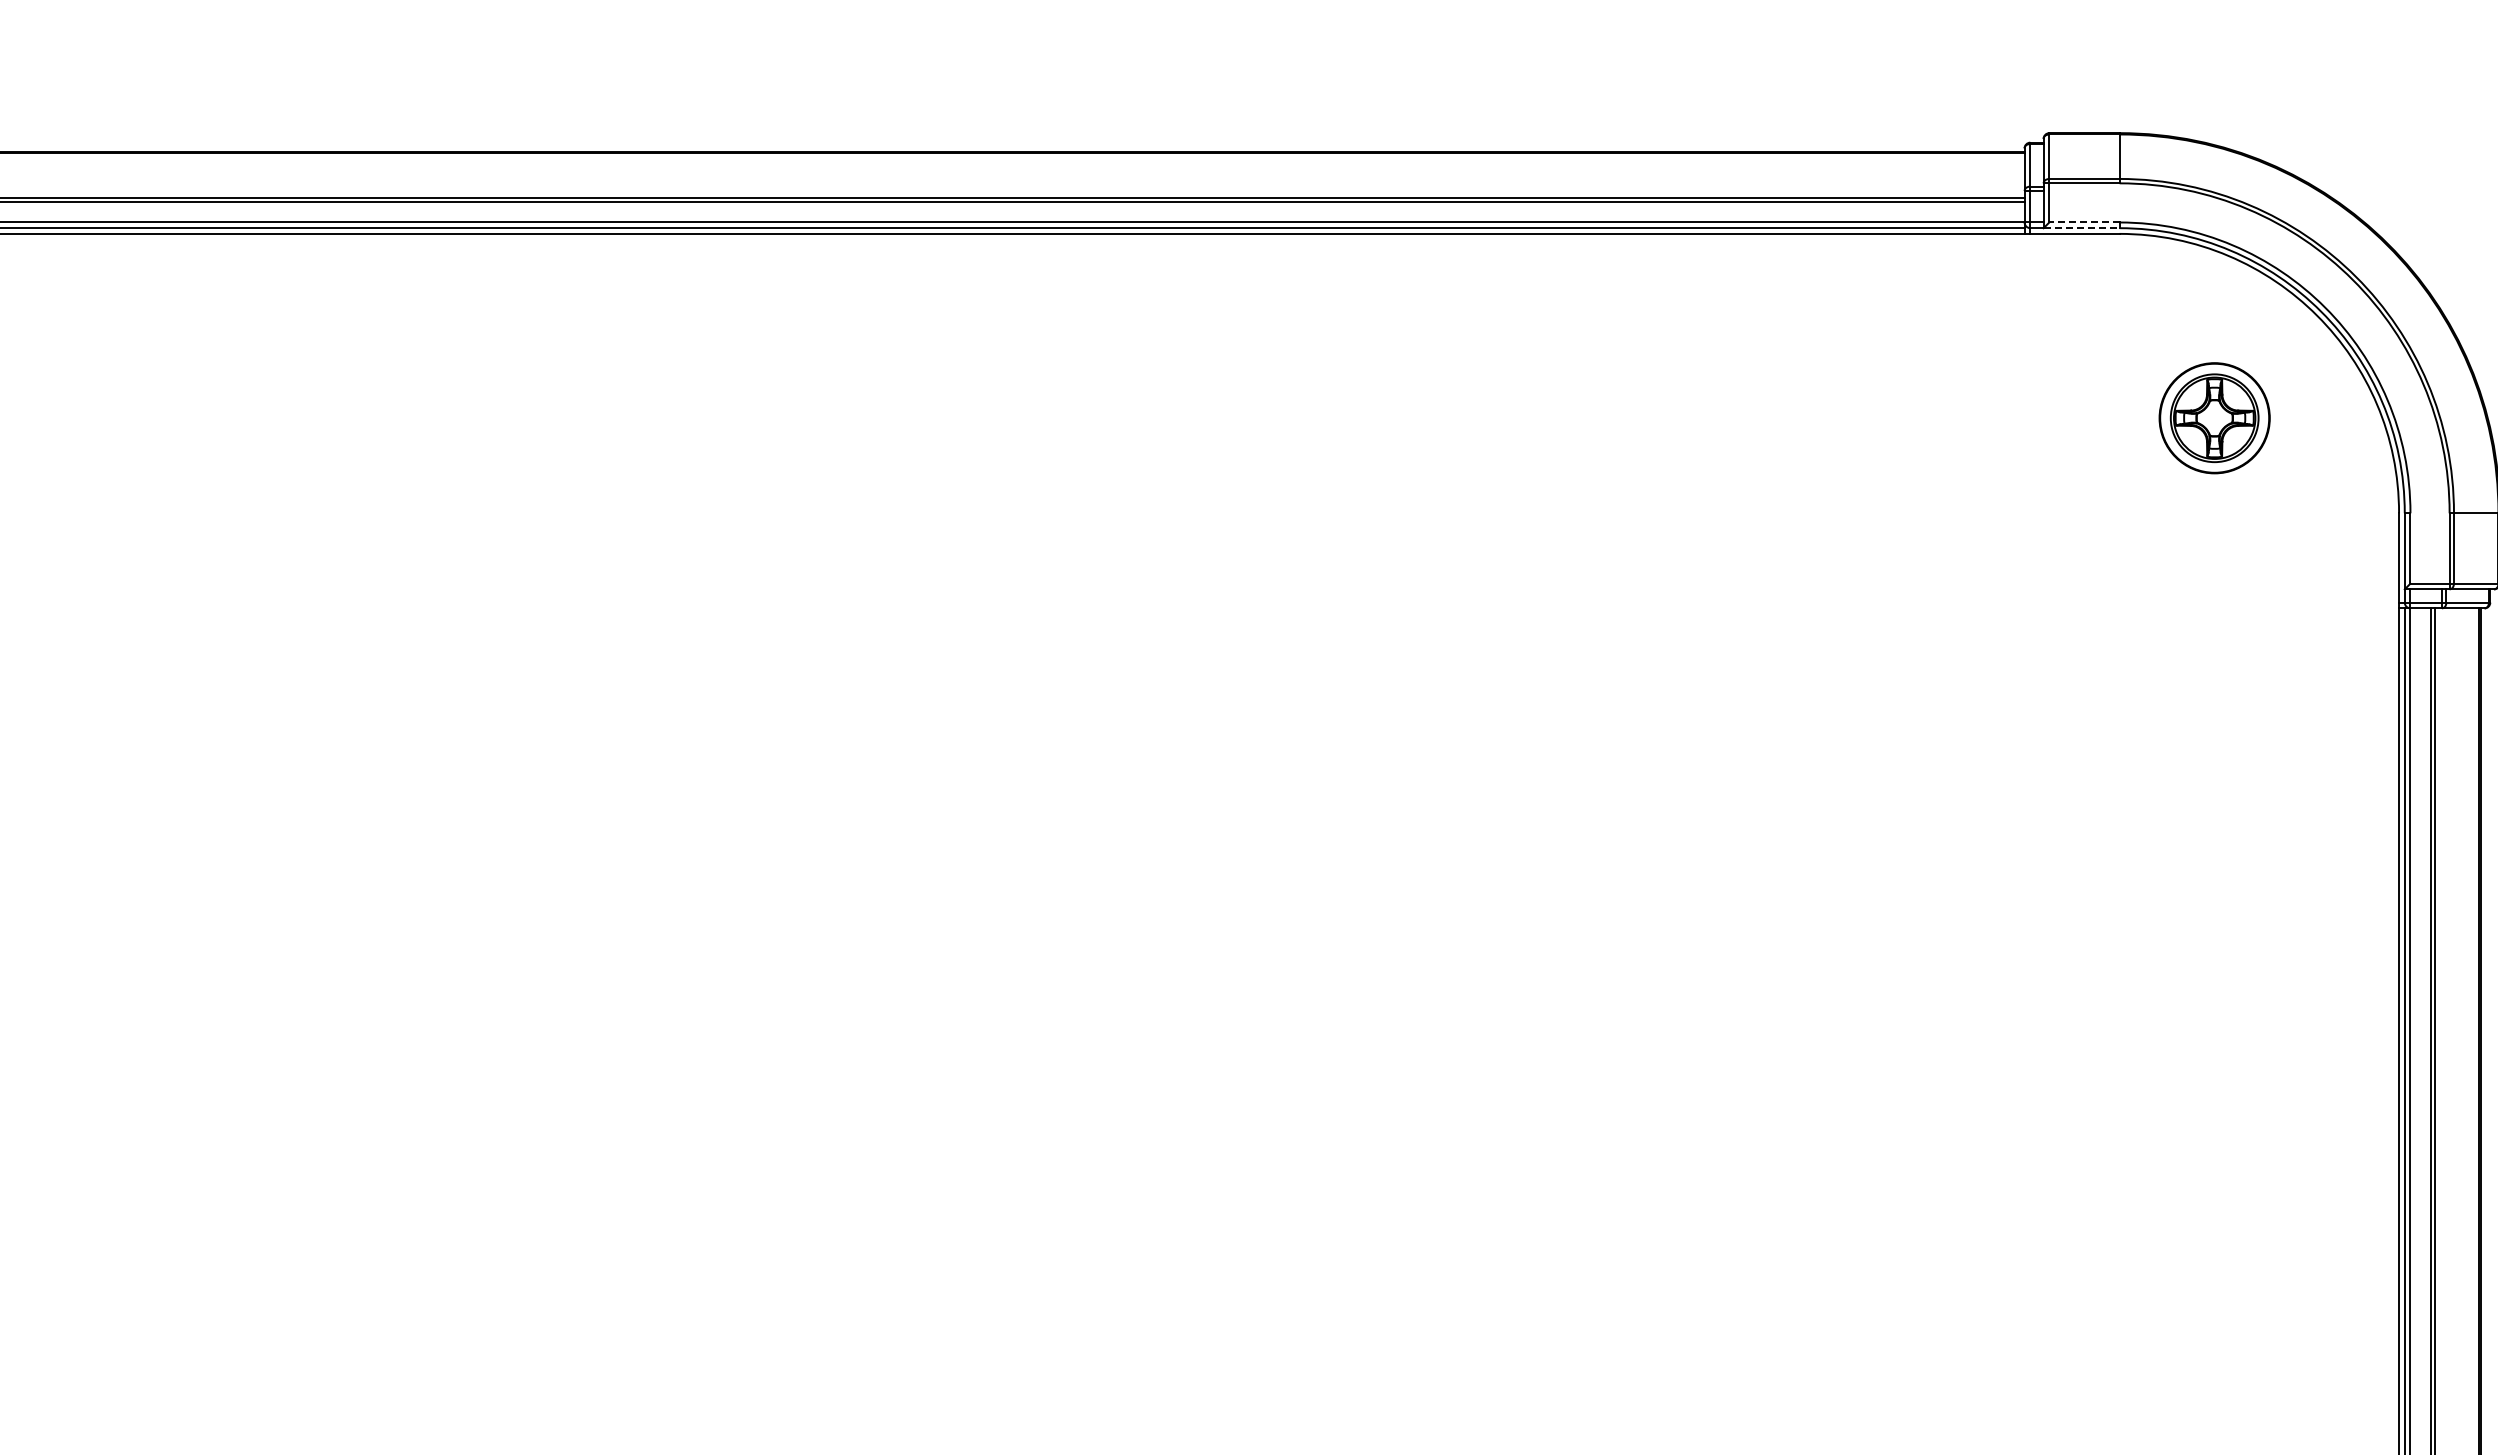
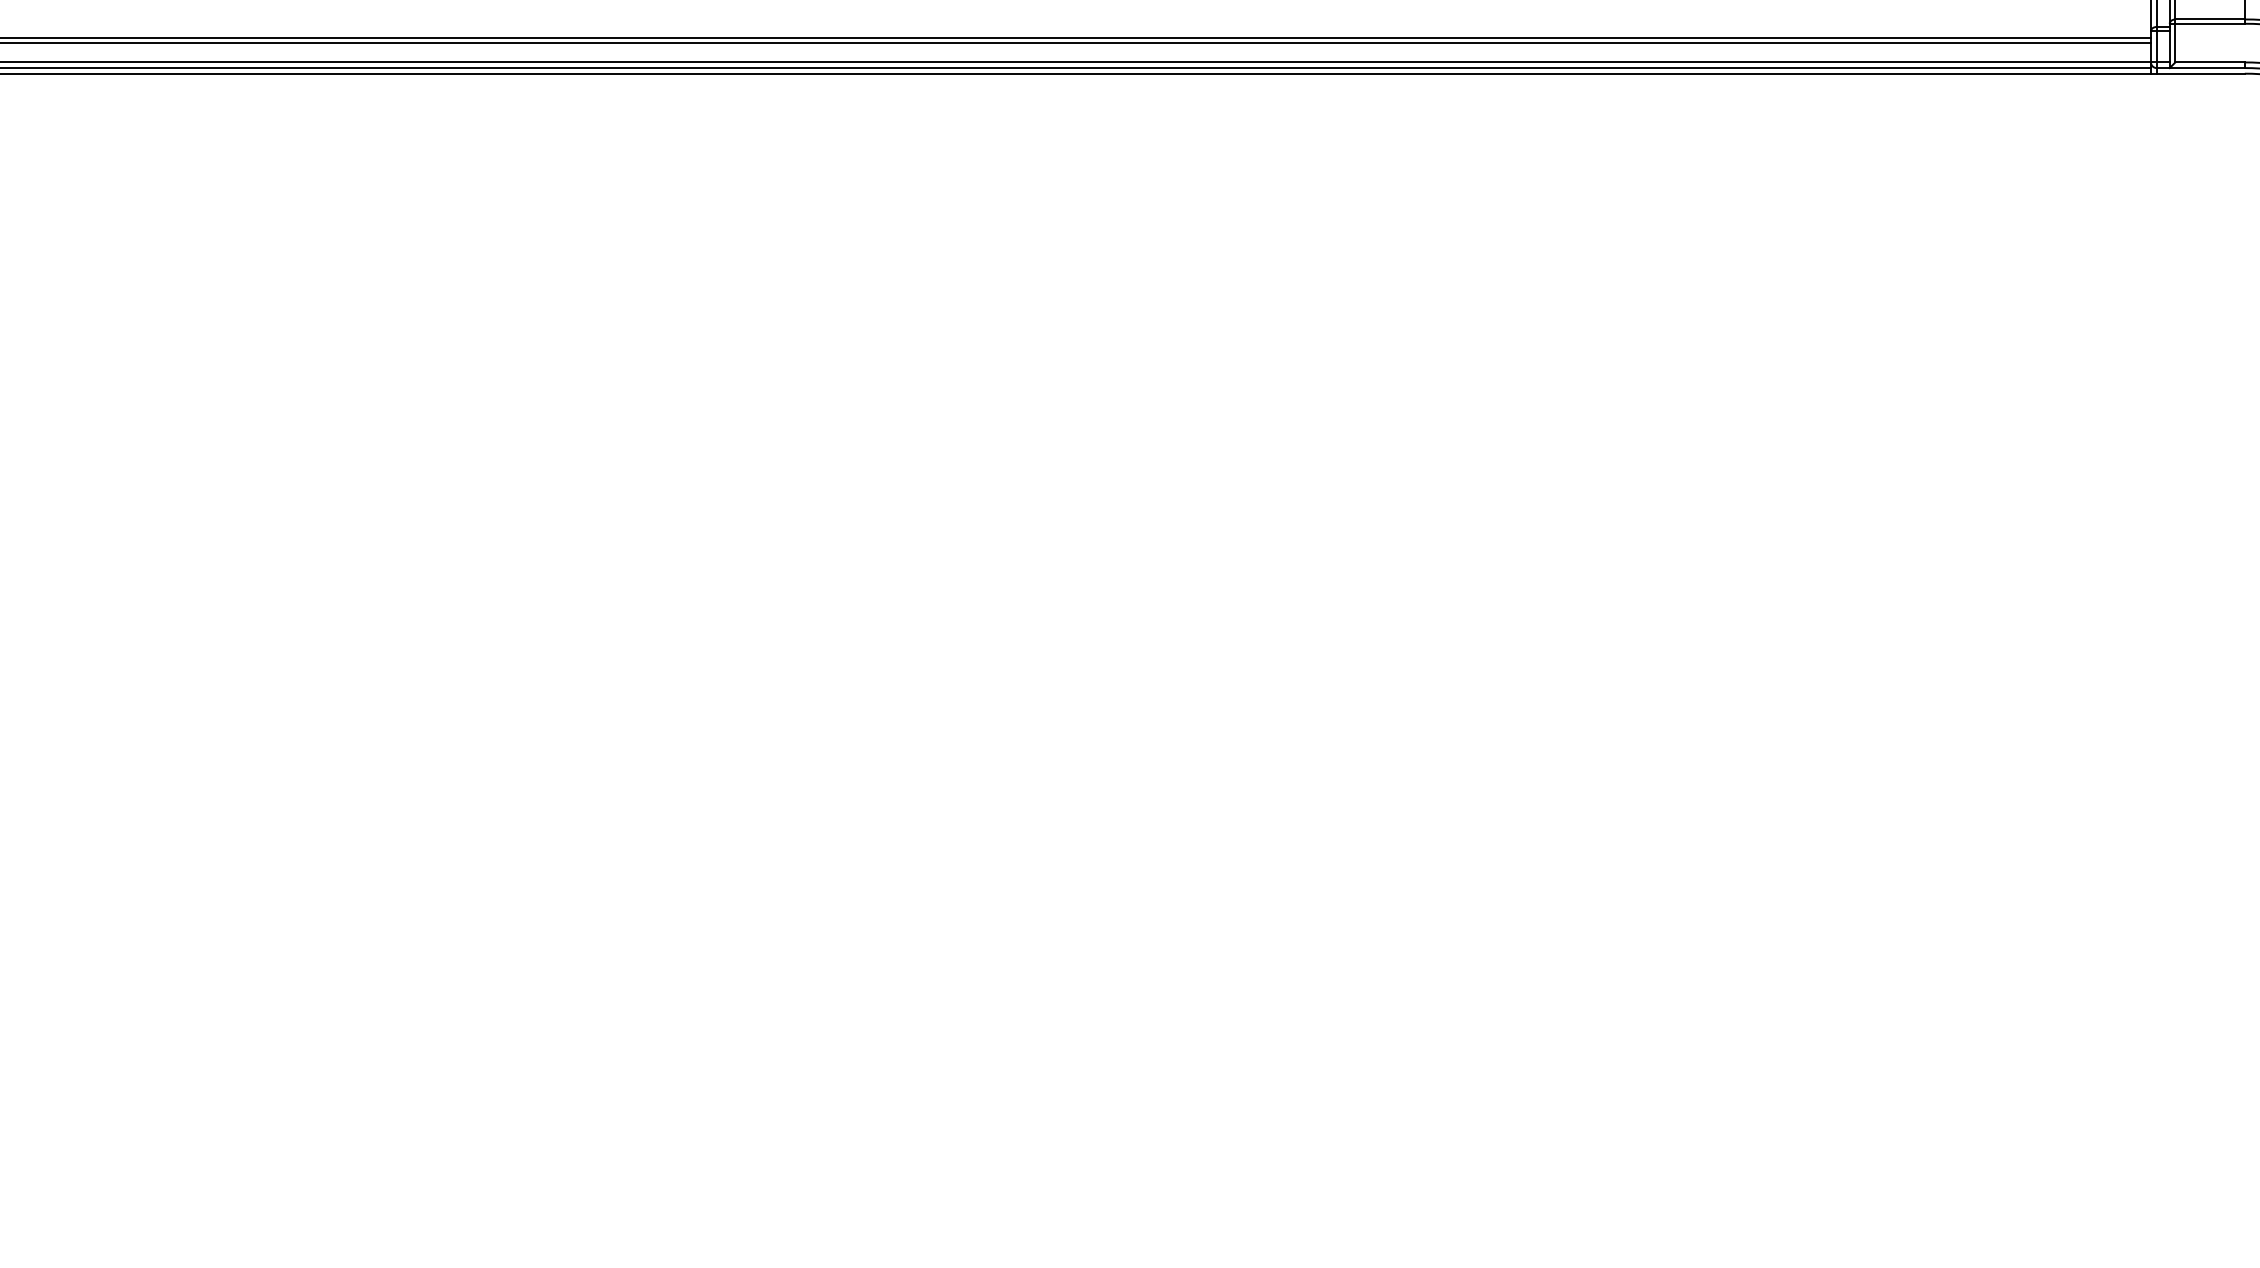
line: (2083, 222) -> (2209, 62), dashed -> solid
line: (2082, 228) -> (2208, 68), dashed -> solid

